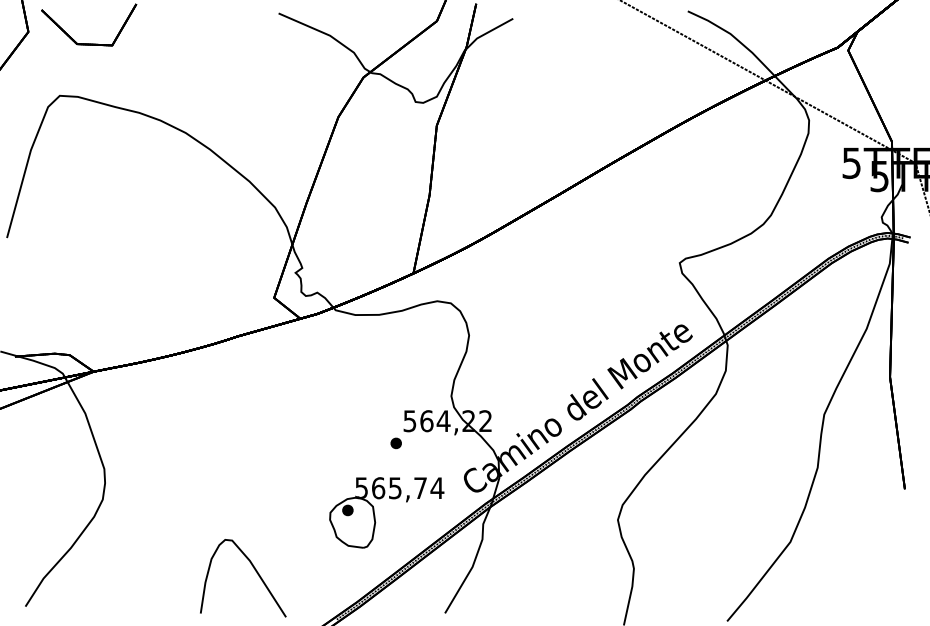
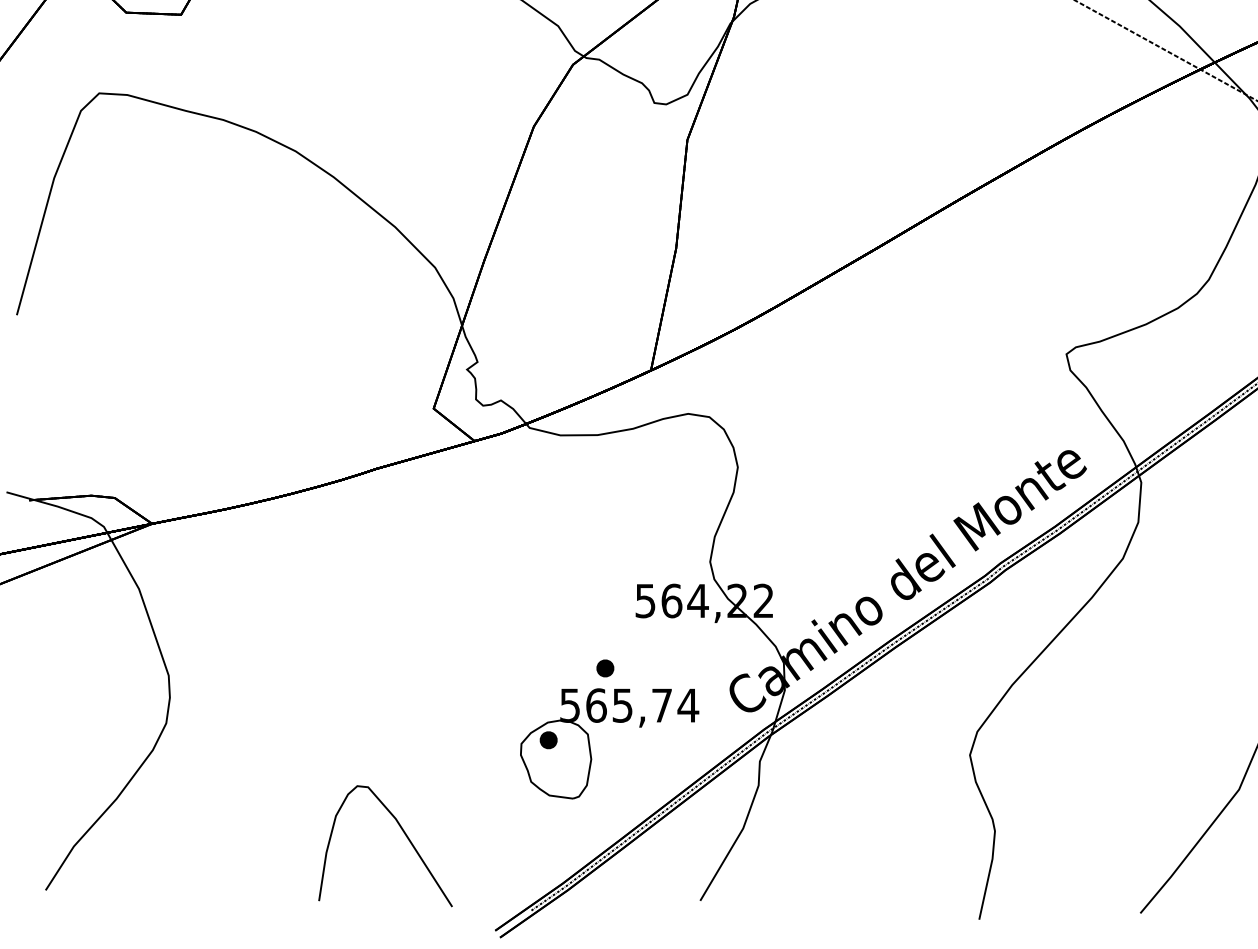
part: (395, 443) -> (604, 668), moved

